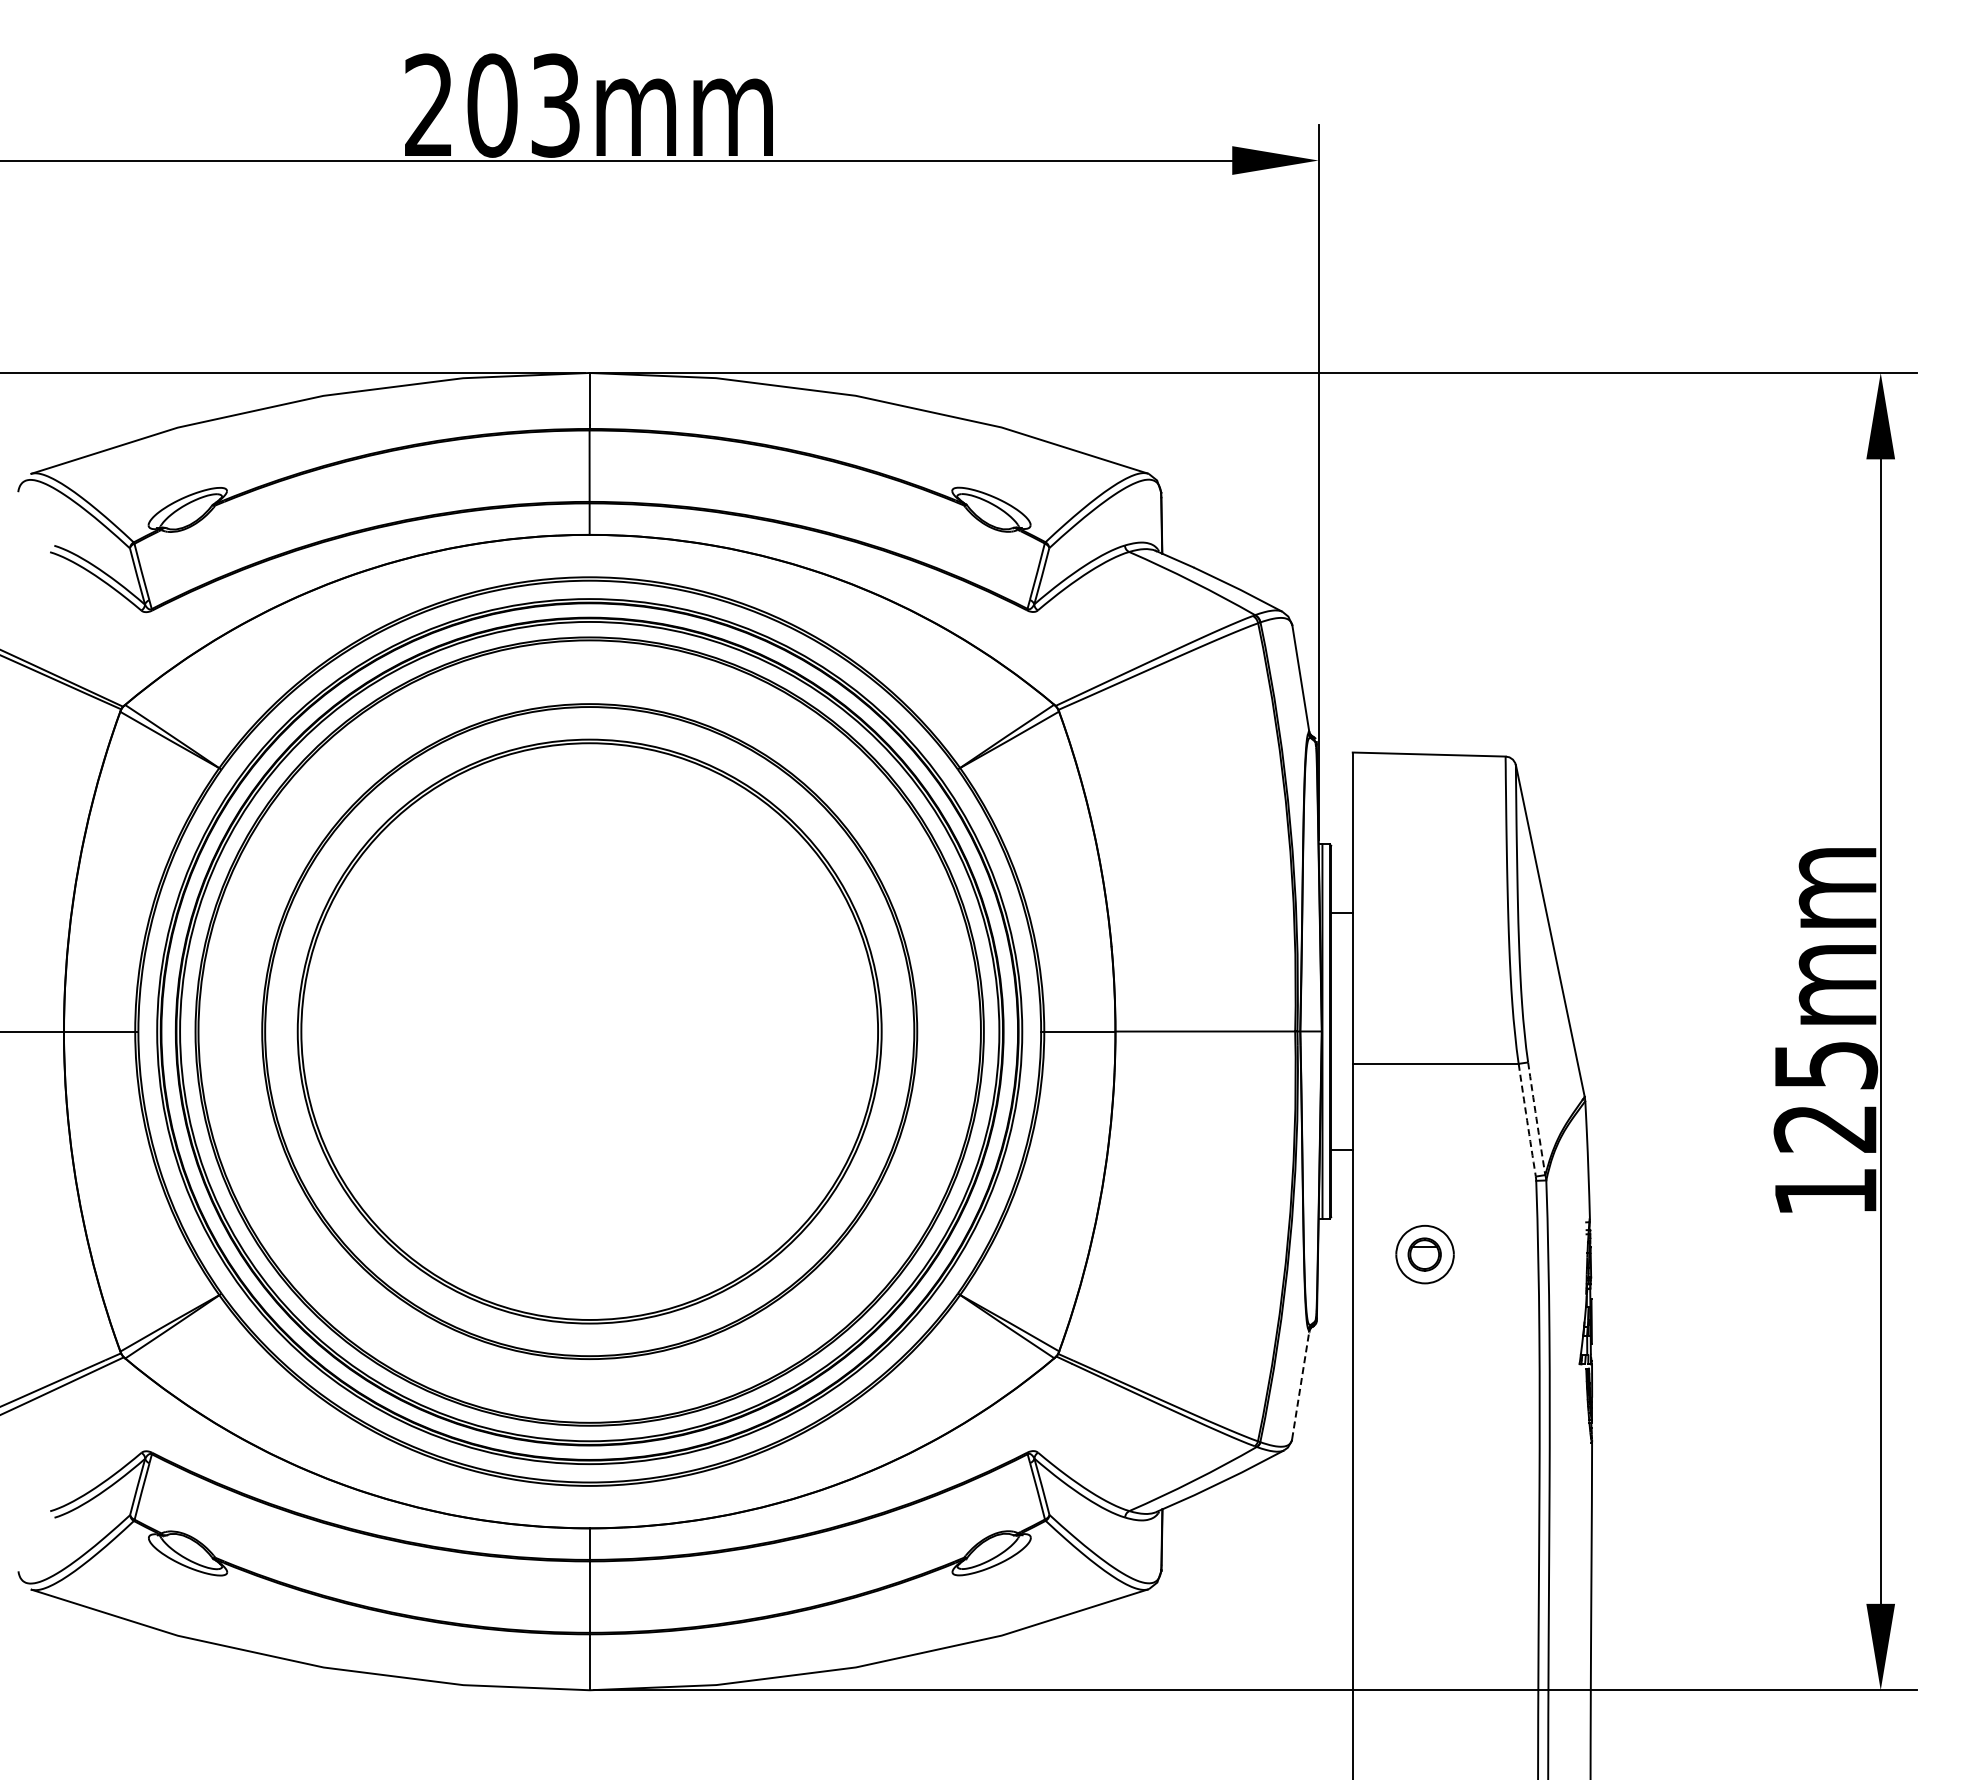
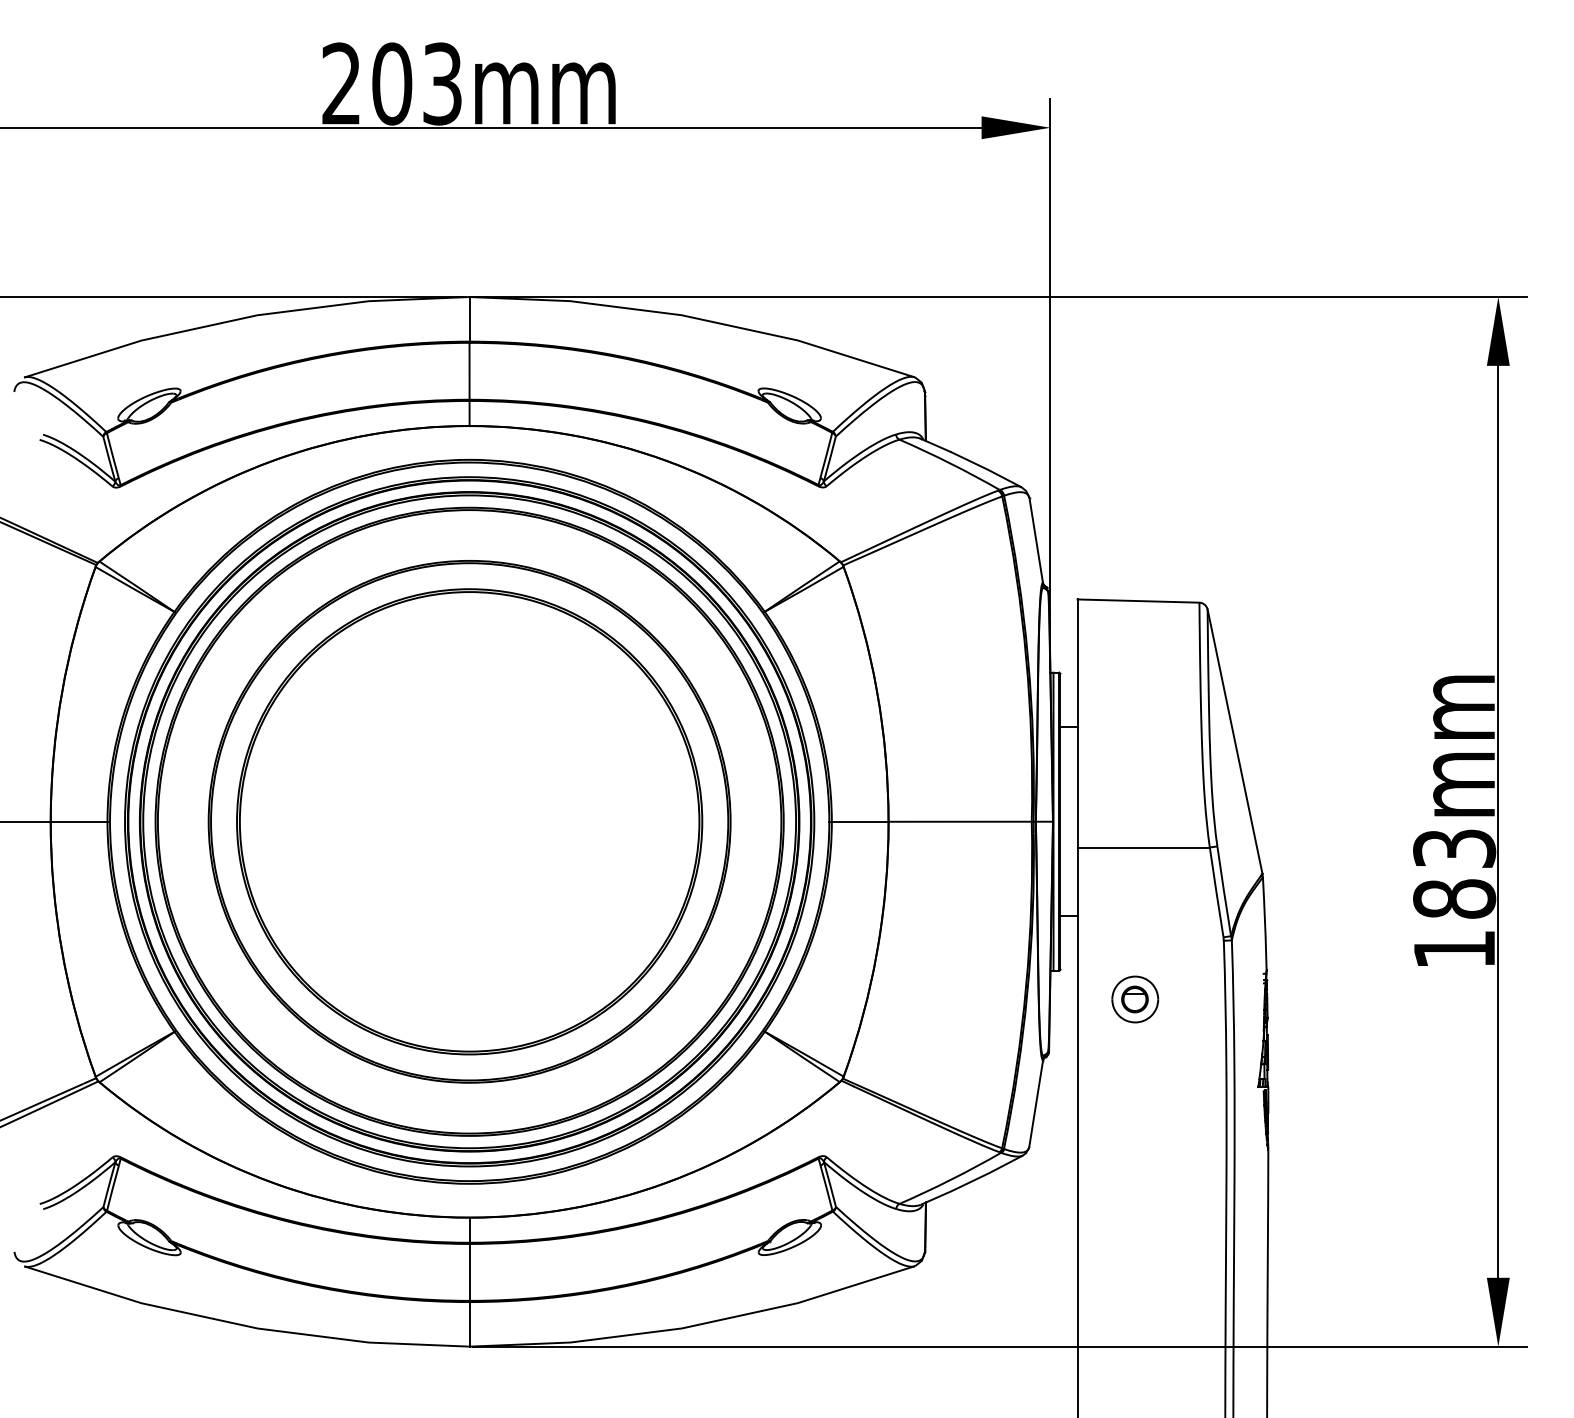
text: (1825, 1097) -> (1454, 874), 125mm -> 183mm
arc: (1536, 1118) -> (1224, 891), dashed -> solid
arc: (1527, 1120) -> (1216, 892), dashed -> solid
line: (1300, 1385) -> (1036, 1103), dashed -> solid

